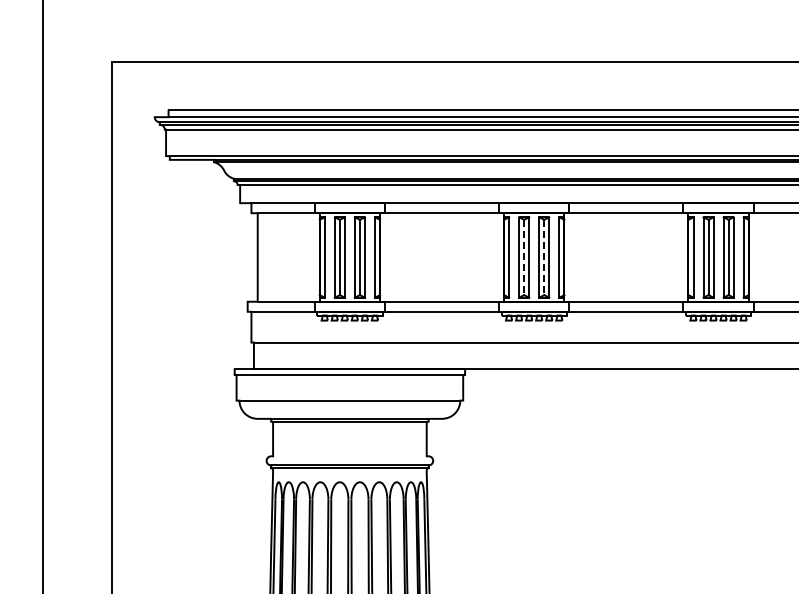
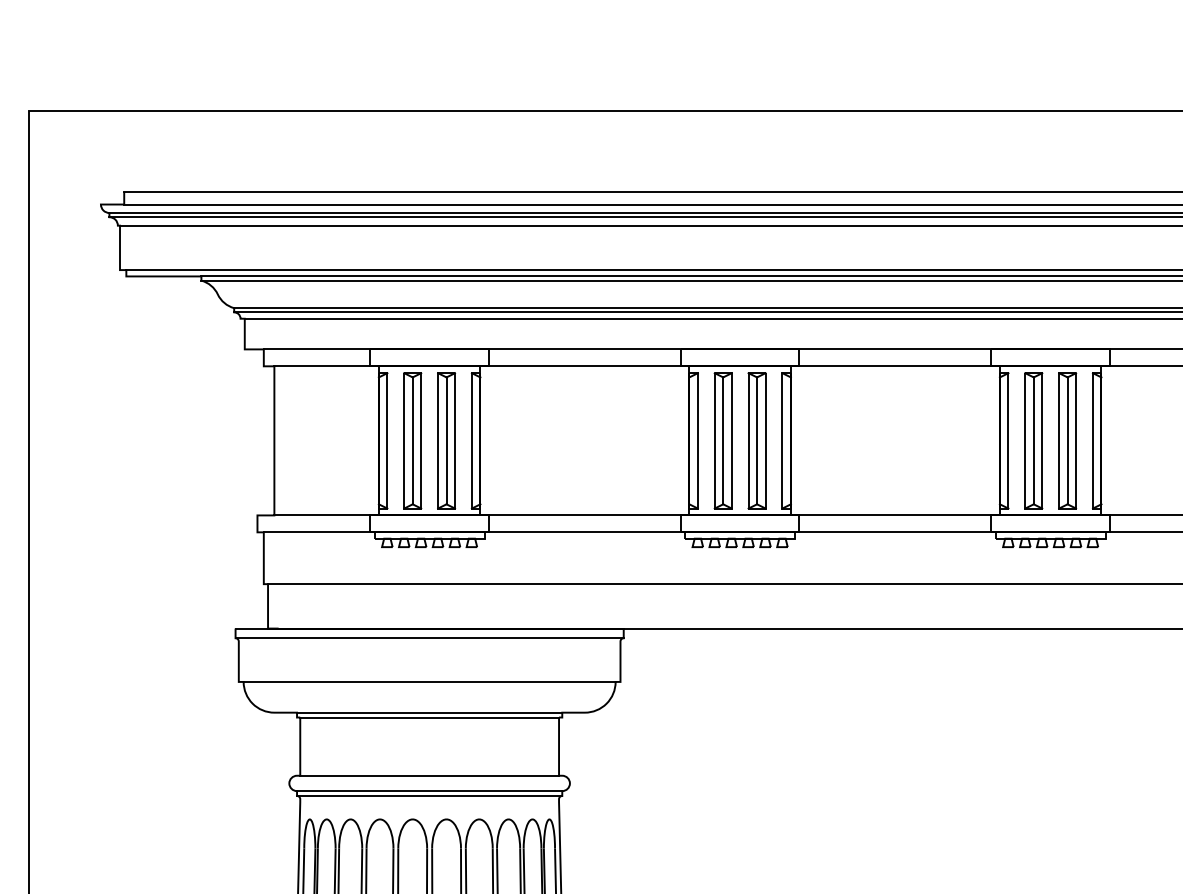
line: (524, 257) -> (723, 440), dashed -> solid
line: (544, 257) -> (757, 440), dashed -> solid
line: (349, 456) -> (428, 776), added

